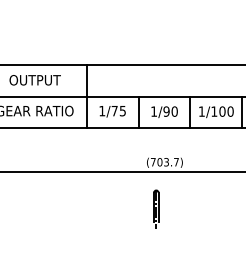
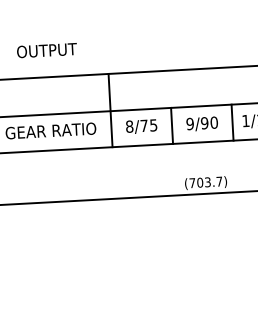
text: (34, 80) -> (46, 50), moved
text: (102, 110) -> (129, 125), 1/75 -> 8/75
text: (154, 111) -> (190, 123), 1/90 -> 9/90
part: (156, 208) -> (199, 236), removed

